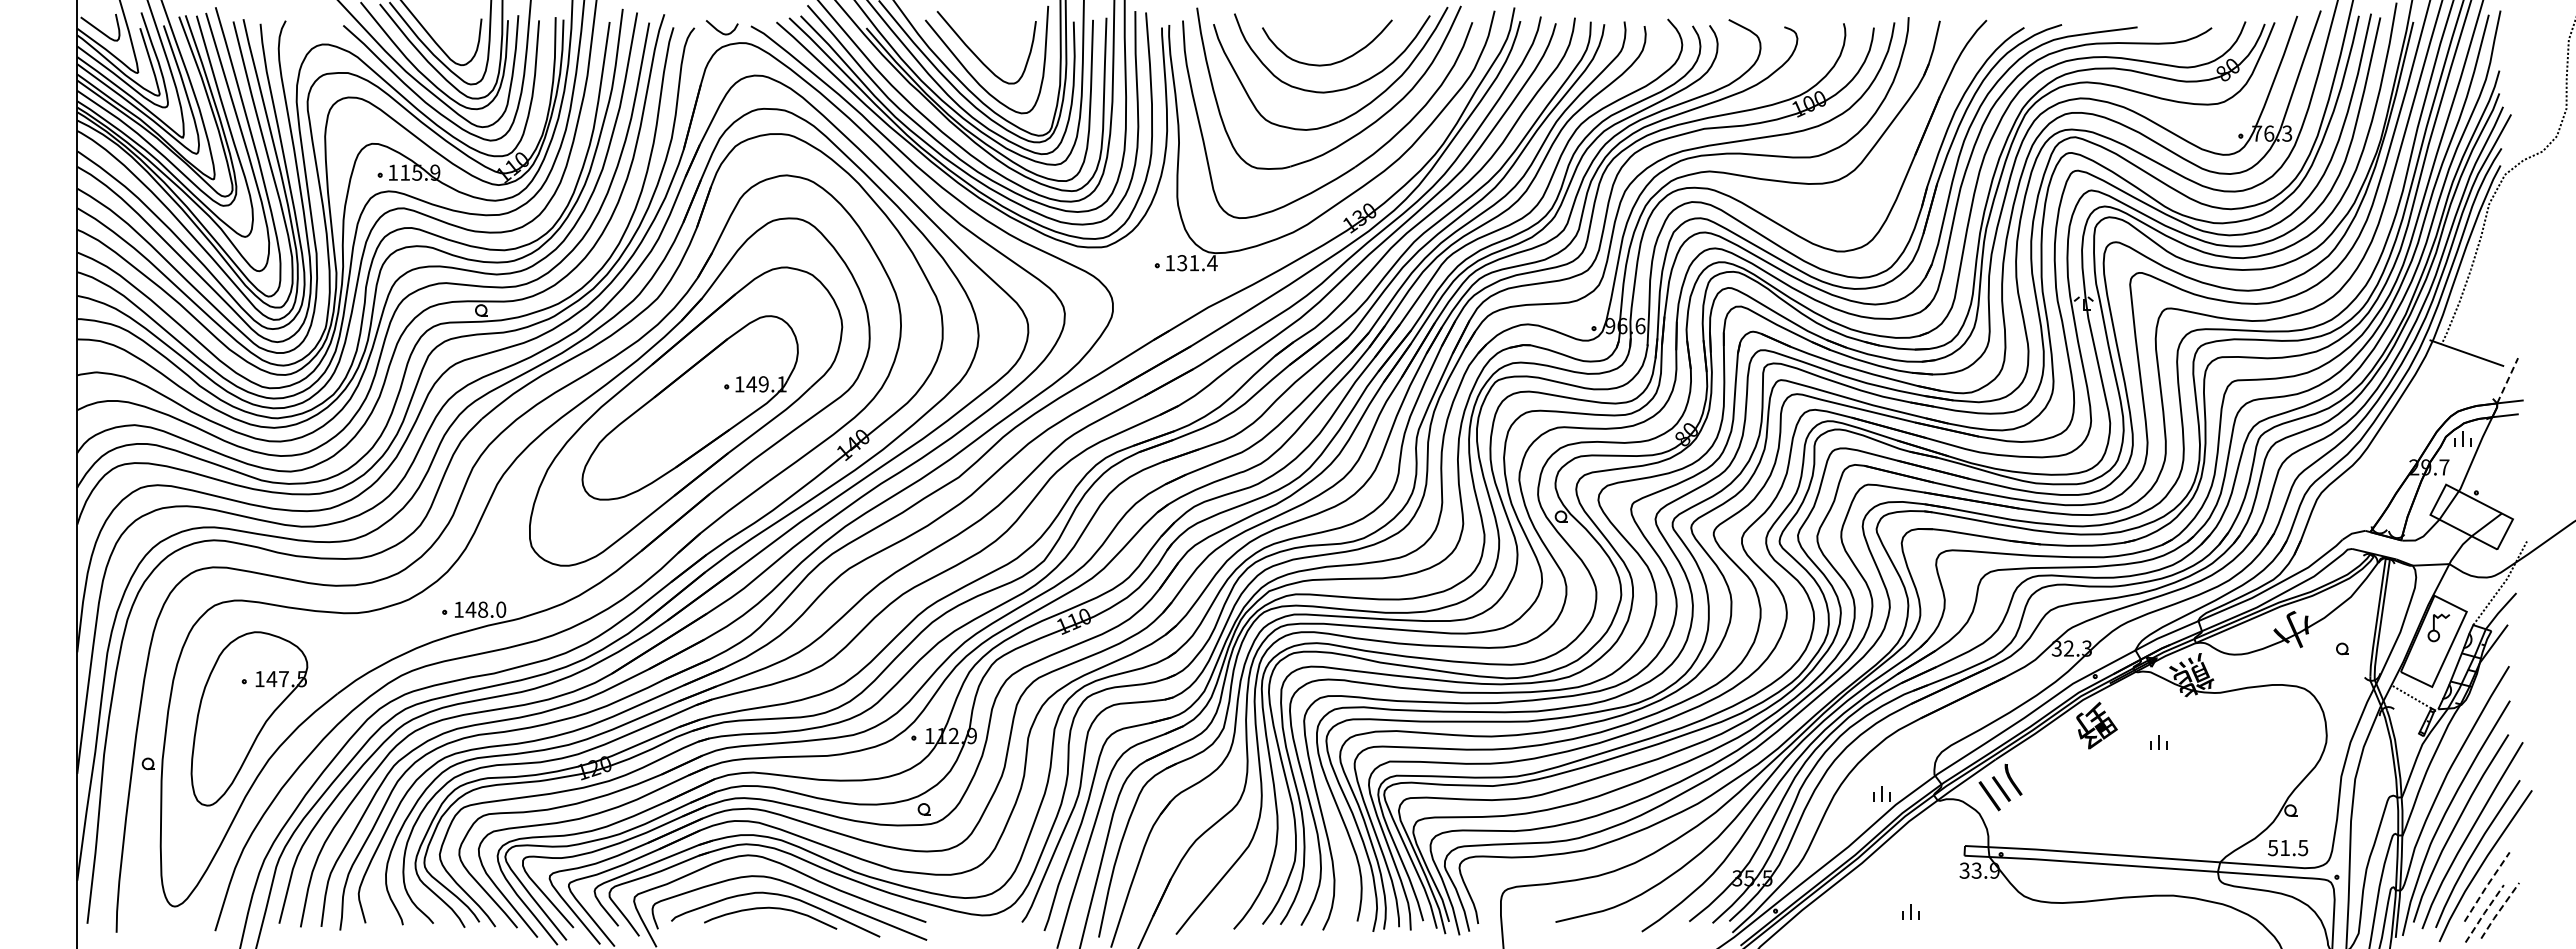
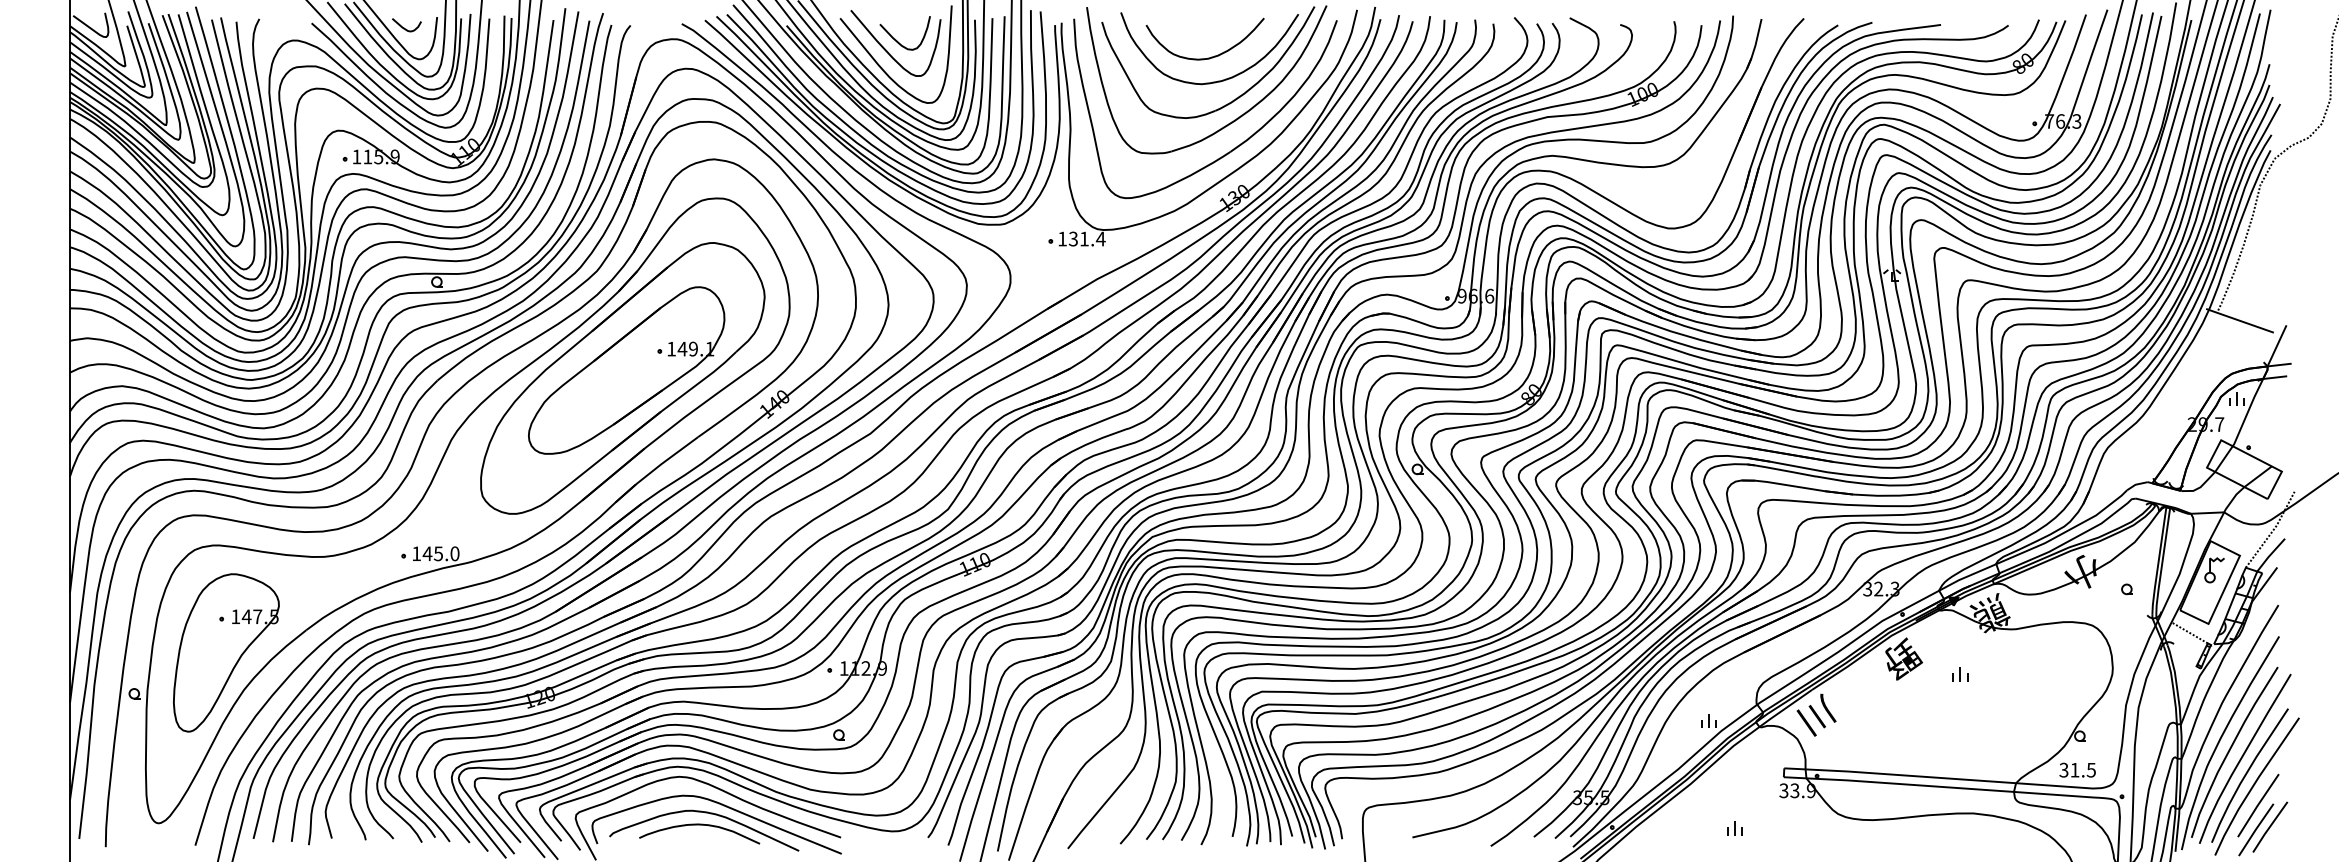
curve: (718, 29) -> (403, 26), moved
curve: (988, 44) -> (897, 40), added
line: (2507, 380) -> (2276, 345), dashed -> solid
text: (483, 609) -> (438, 553), 148.0 -> 145.0
text: (2272, 847) -> (2063, 769), 51.5 -> 31.5
line: (2486, 886) -> (2257, 805), dashed -> solid
line: (2499, 910) -> (2269, 826), dashed -> solid
line: (2484, 913) -> (2256, 829), dashed -> solid

